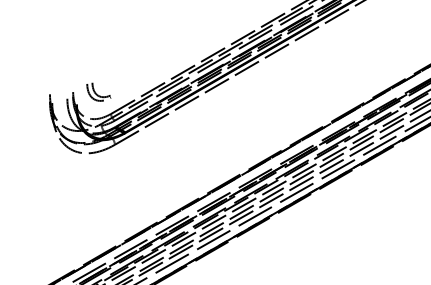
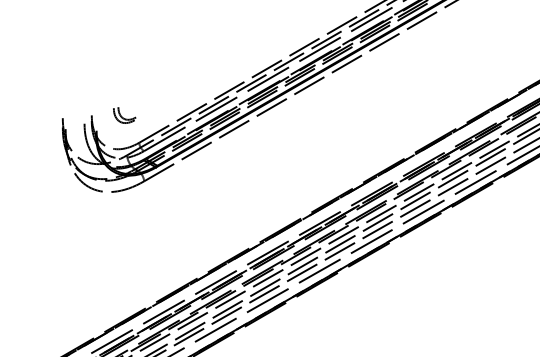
part: (98, 91) -> (123, 114), size x0.7

